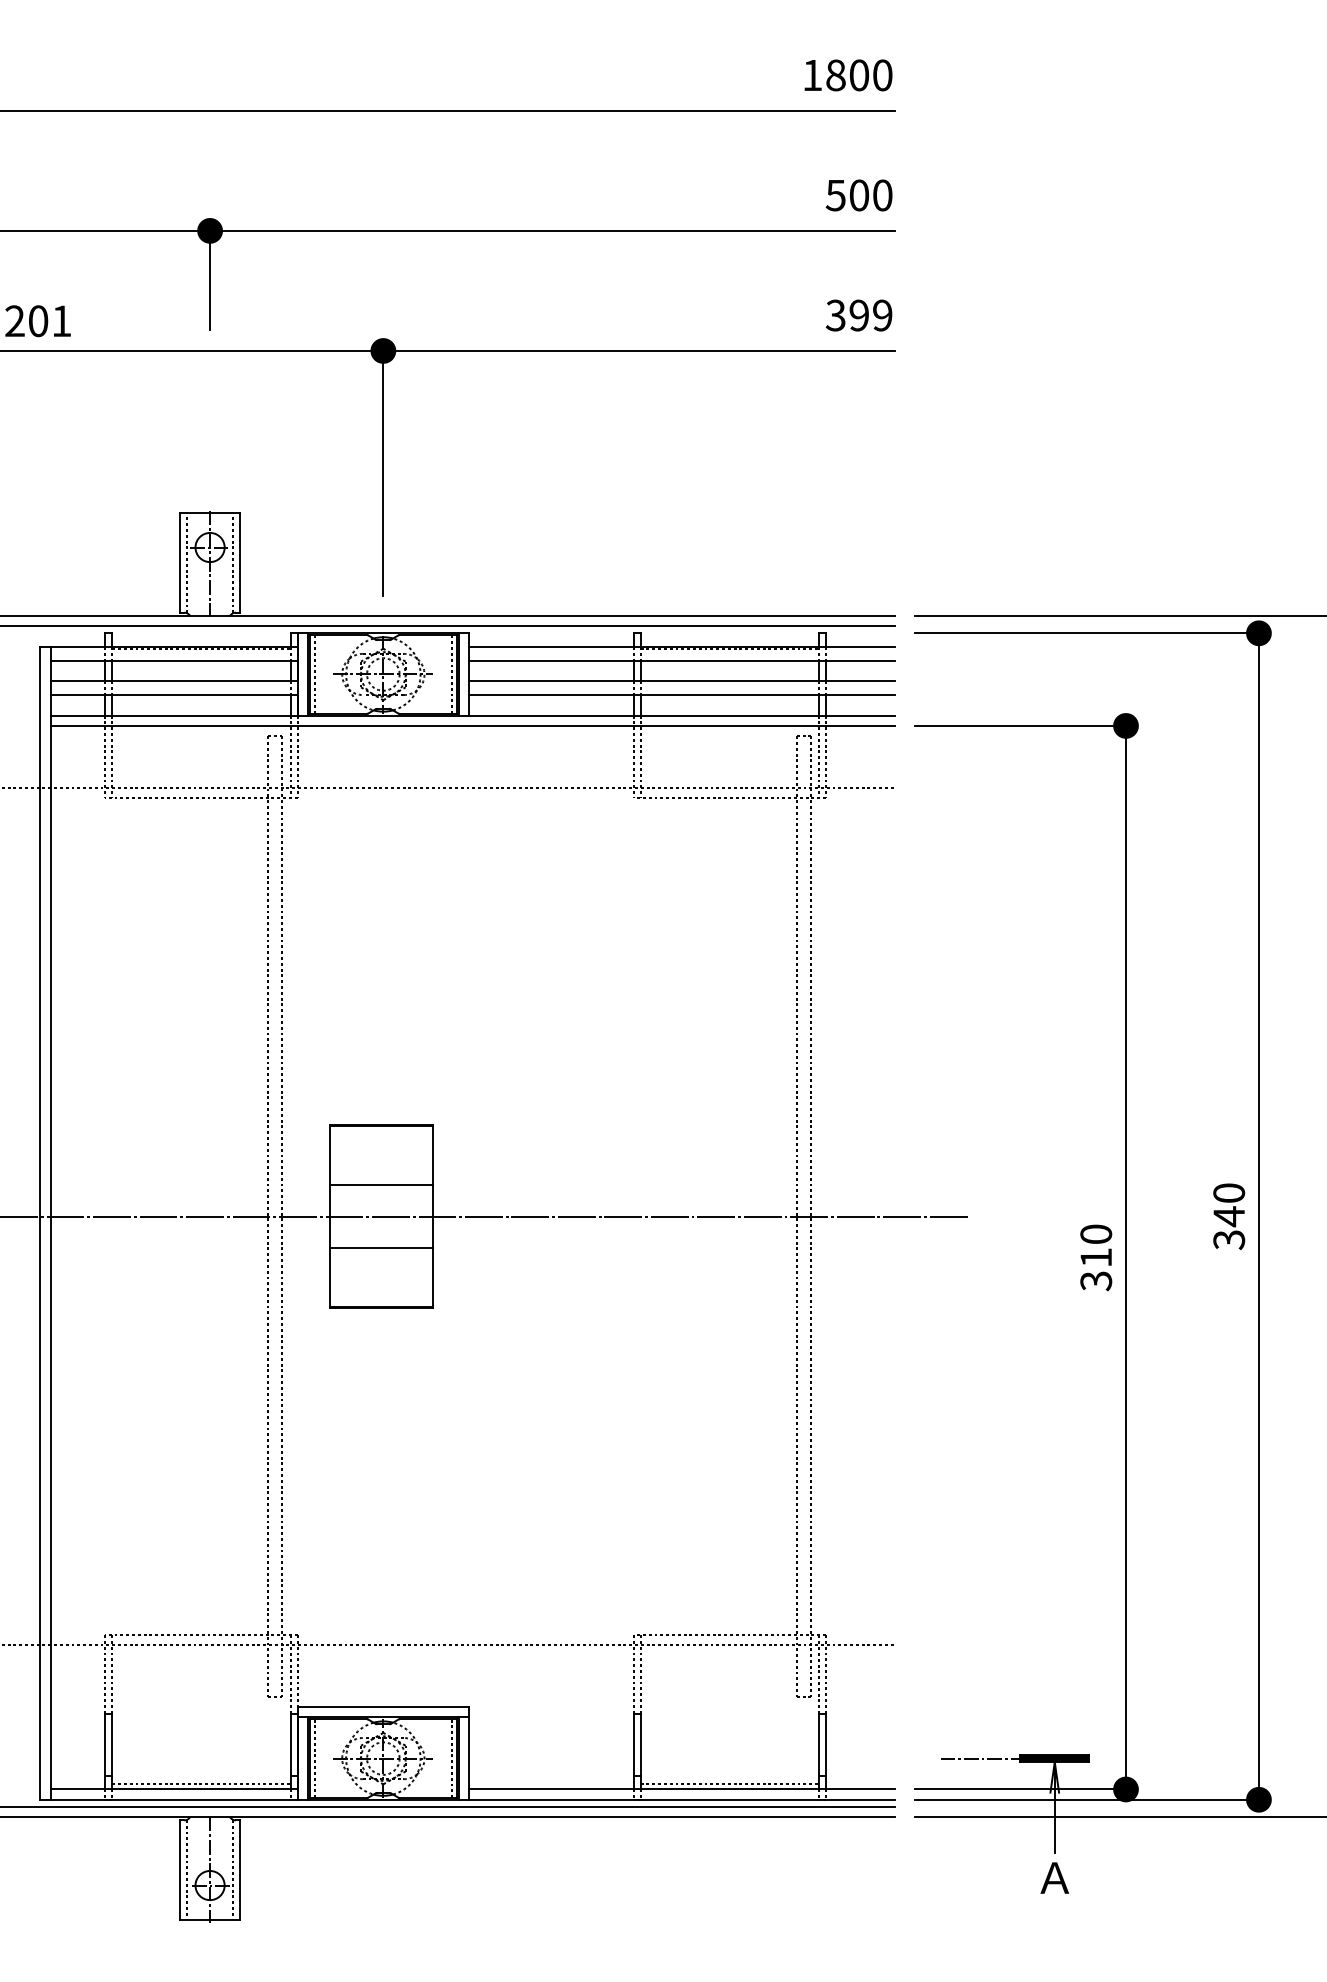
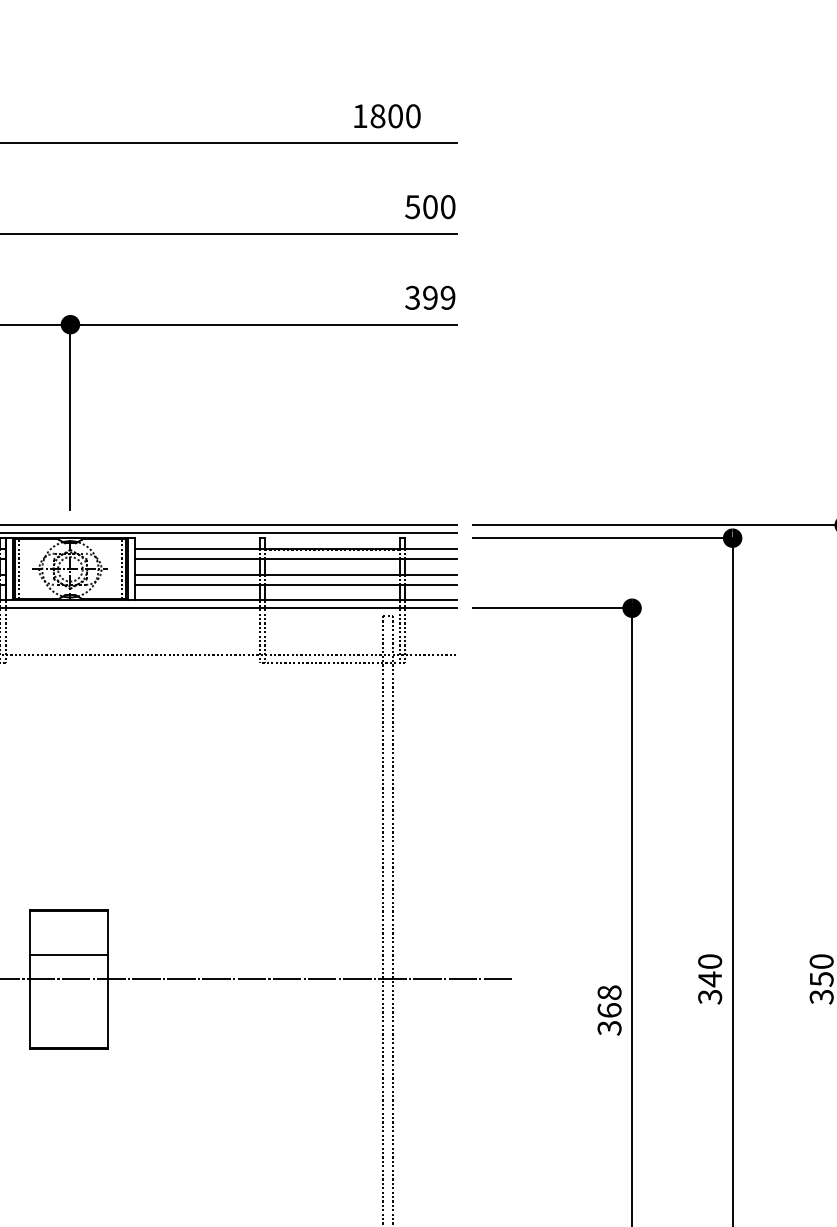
text: (848, 75) -> (387, 116), moved
text: (1096, 1245) -> (609, 1001), 310 -> 368
line: (381, 1248) -> (69, 1003), removed

